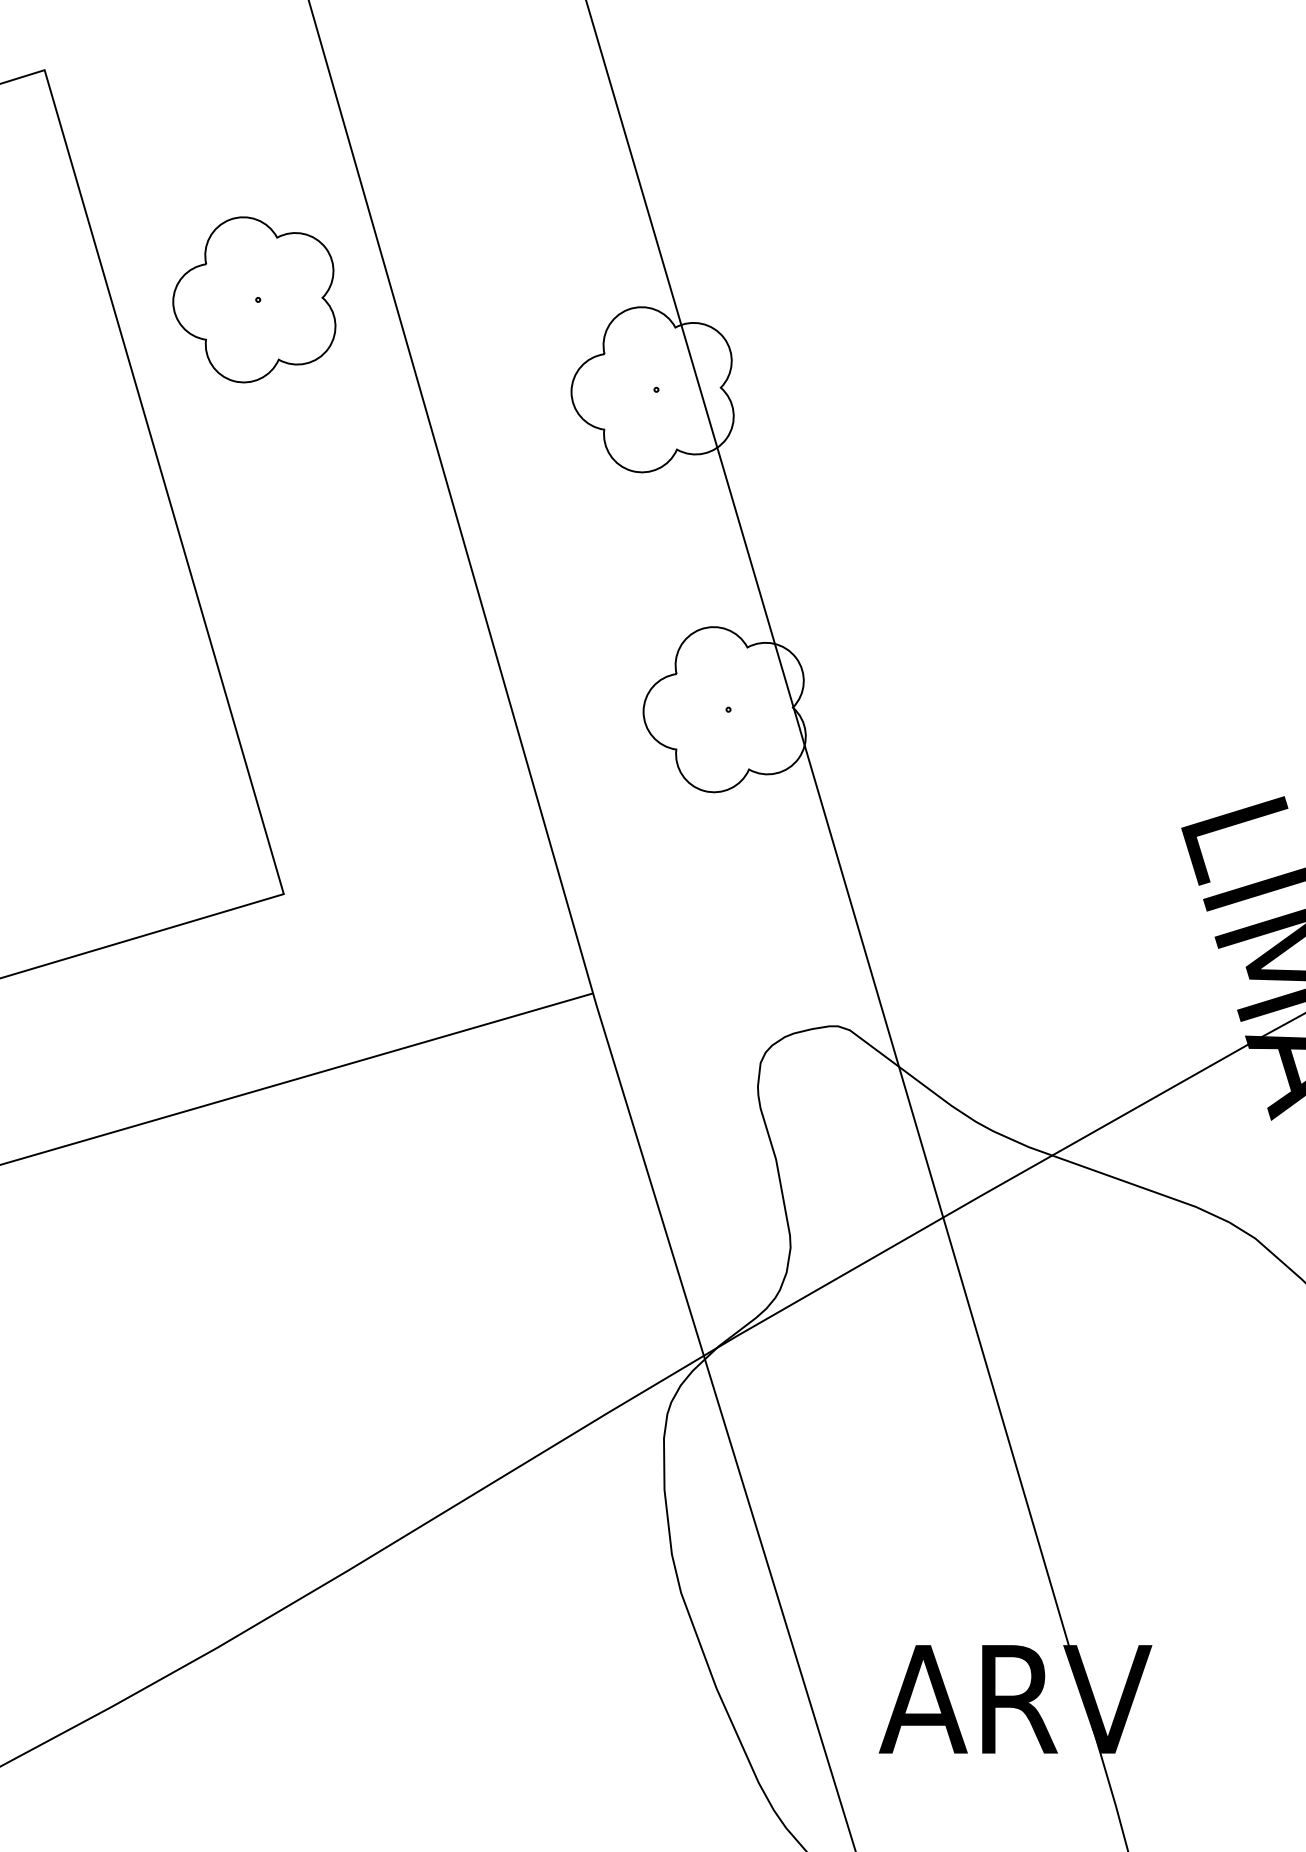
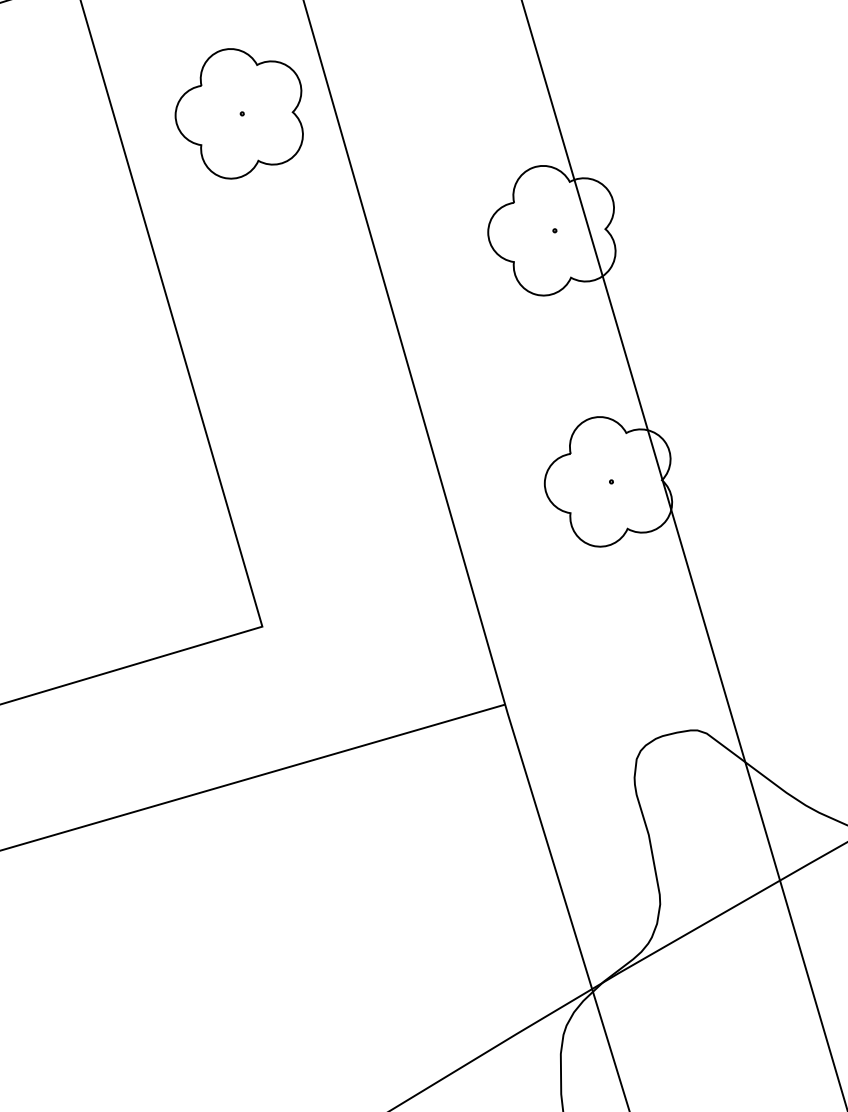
part: (254, 299) -> (239, 113), moved

